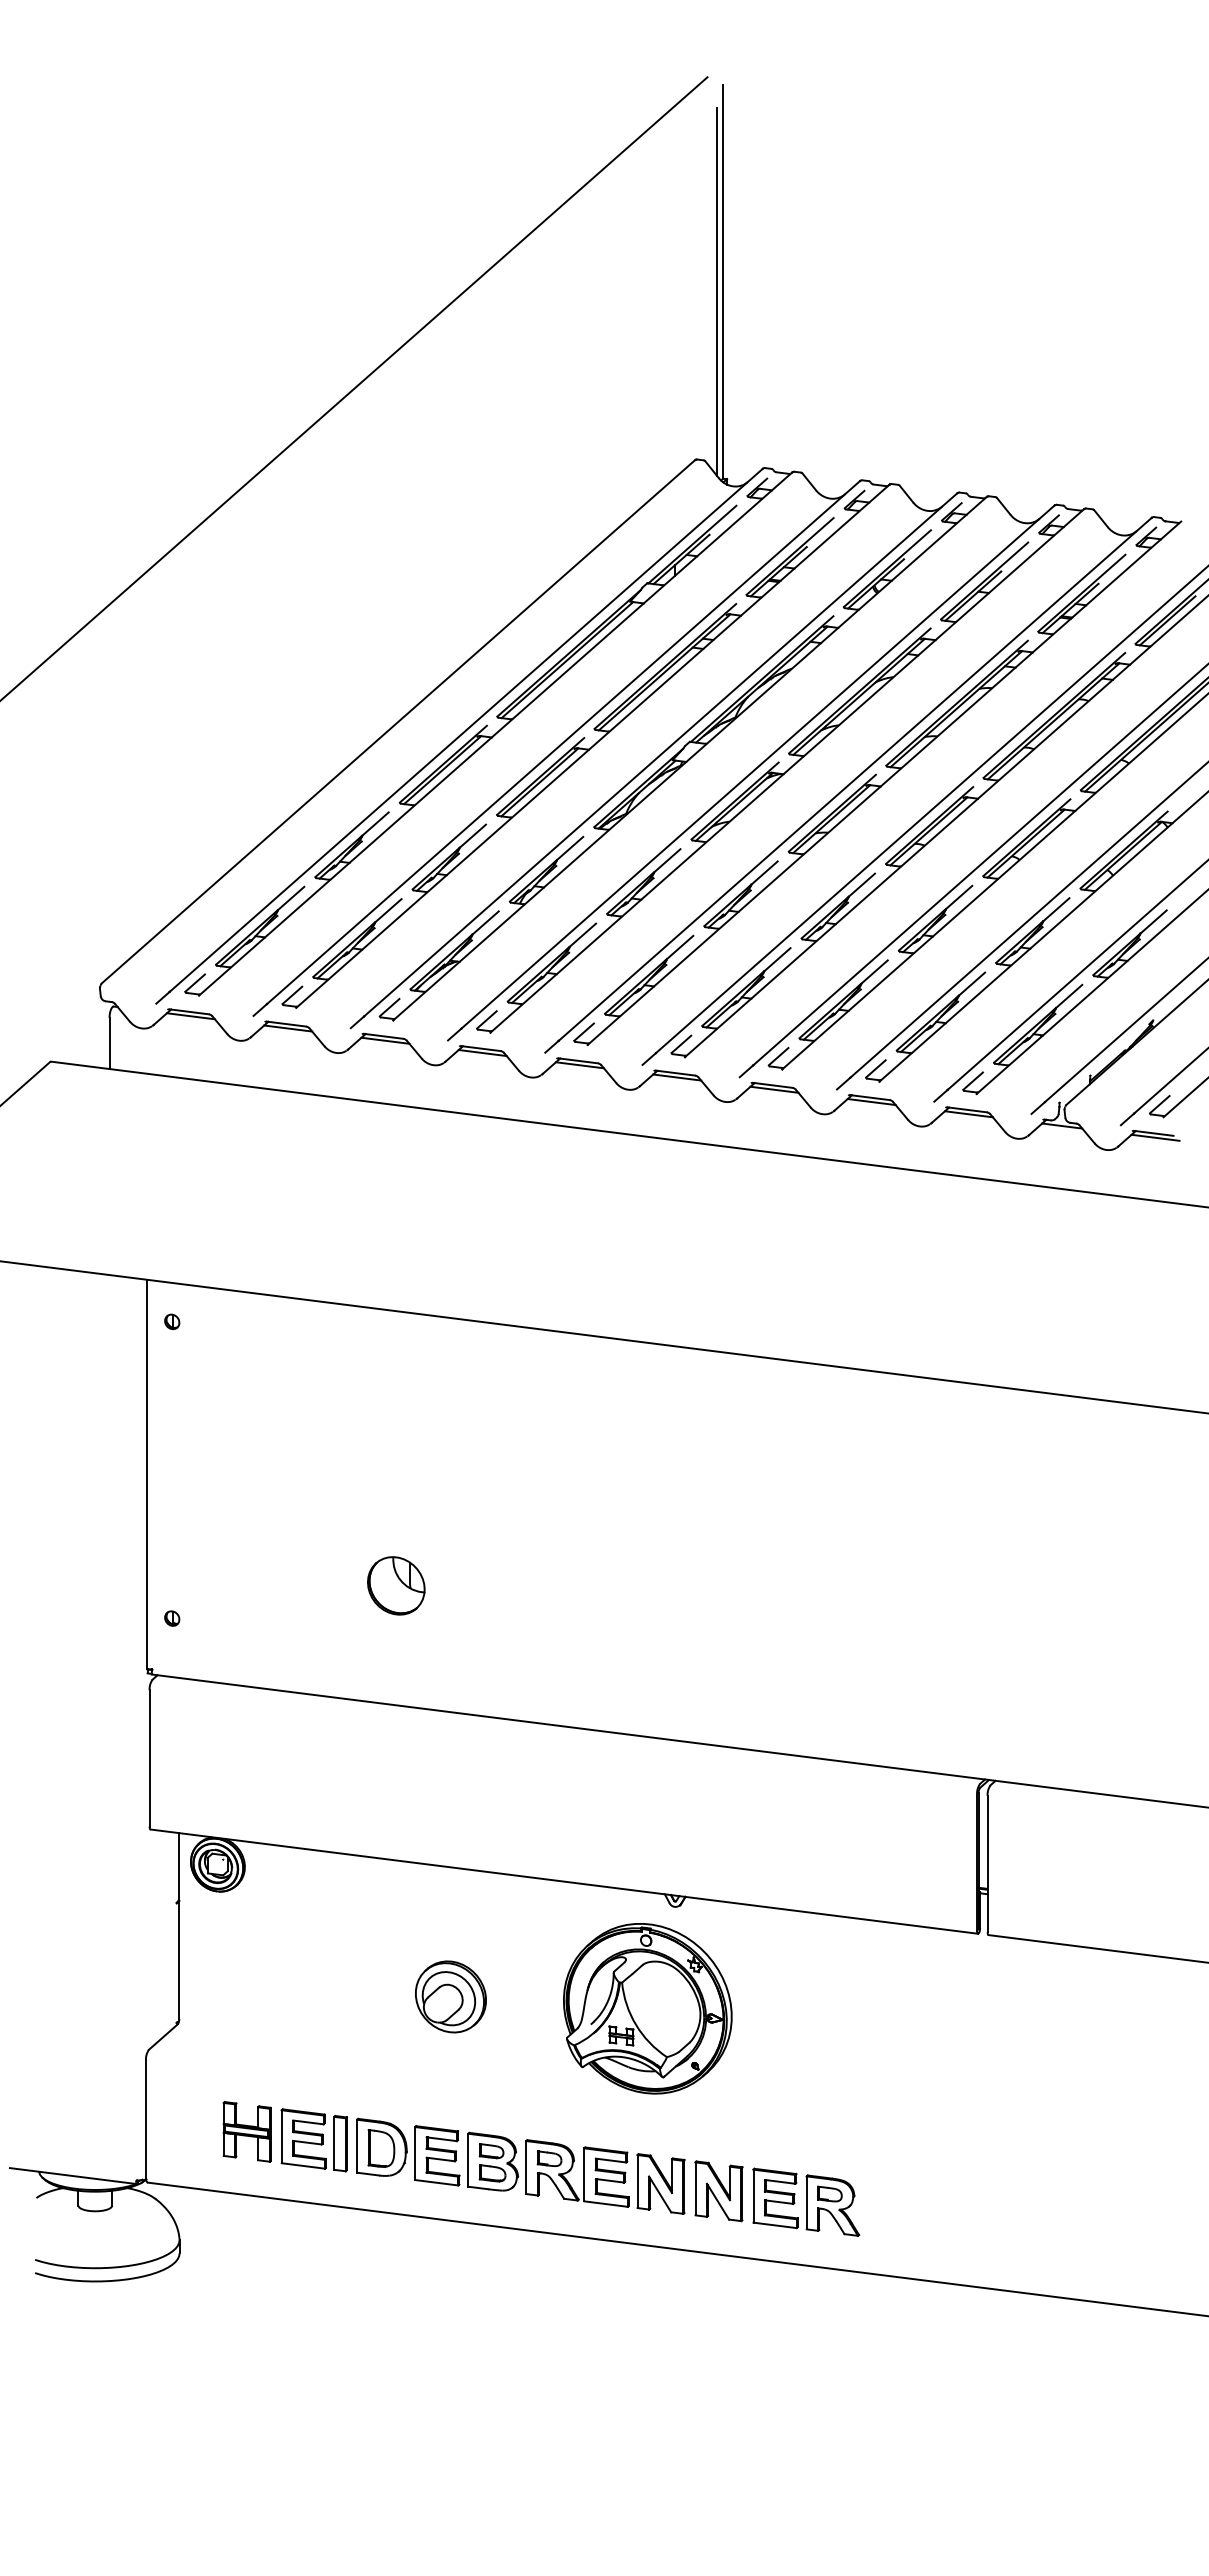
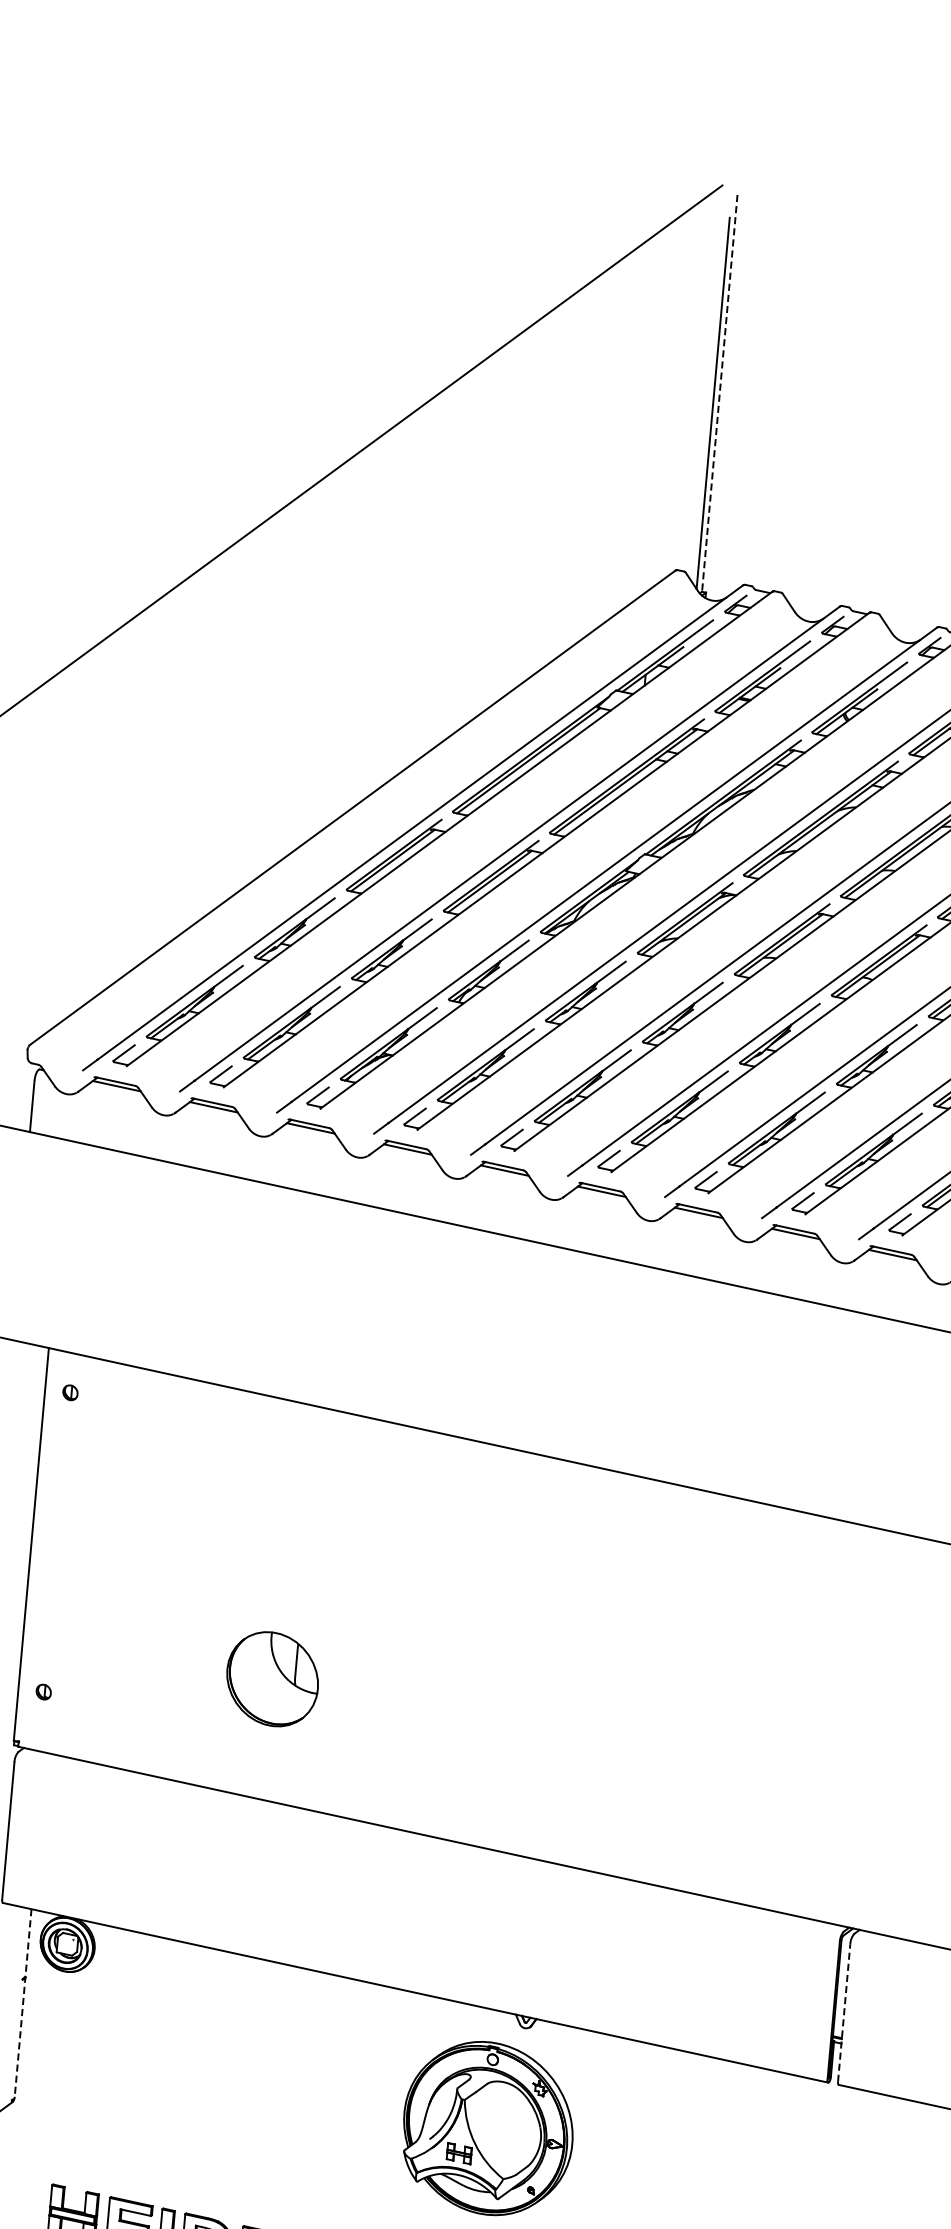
line: (723, 282) -> (720, 393), solid -> dashed
part: (396, 1585) -> (272, 1678), size x1.6
line: (987, 1863) -> (844, 2012), solid -> dashed
line: (179, 1926) -> (23, 2003), solid -> dashed
part: (450, 1996) -> (290, 2098), removed

